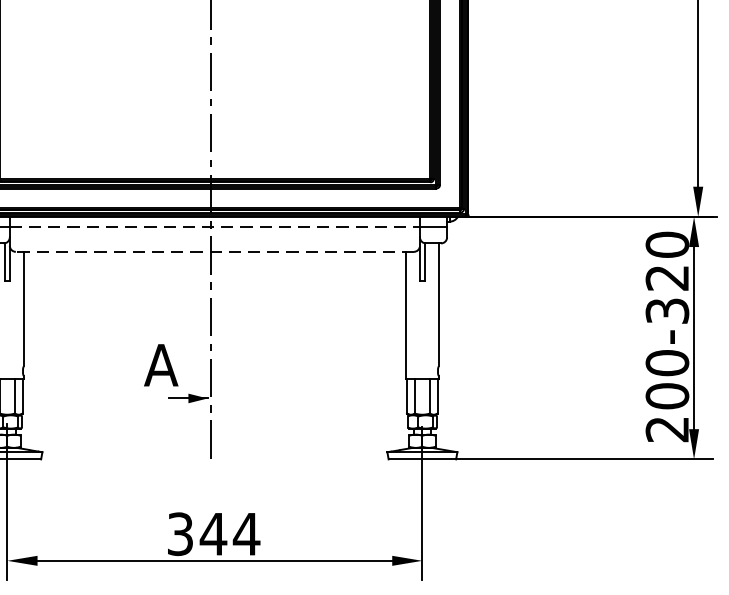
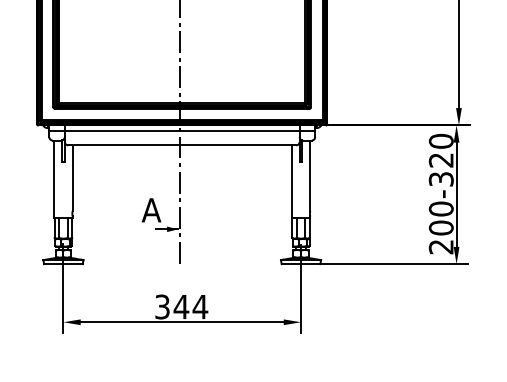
line: (215, 225) -> (182, 130), dashed -> solid
line: (215, 252) -> (182, 145), dashed -> solid

